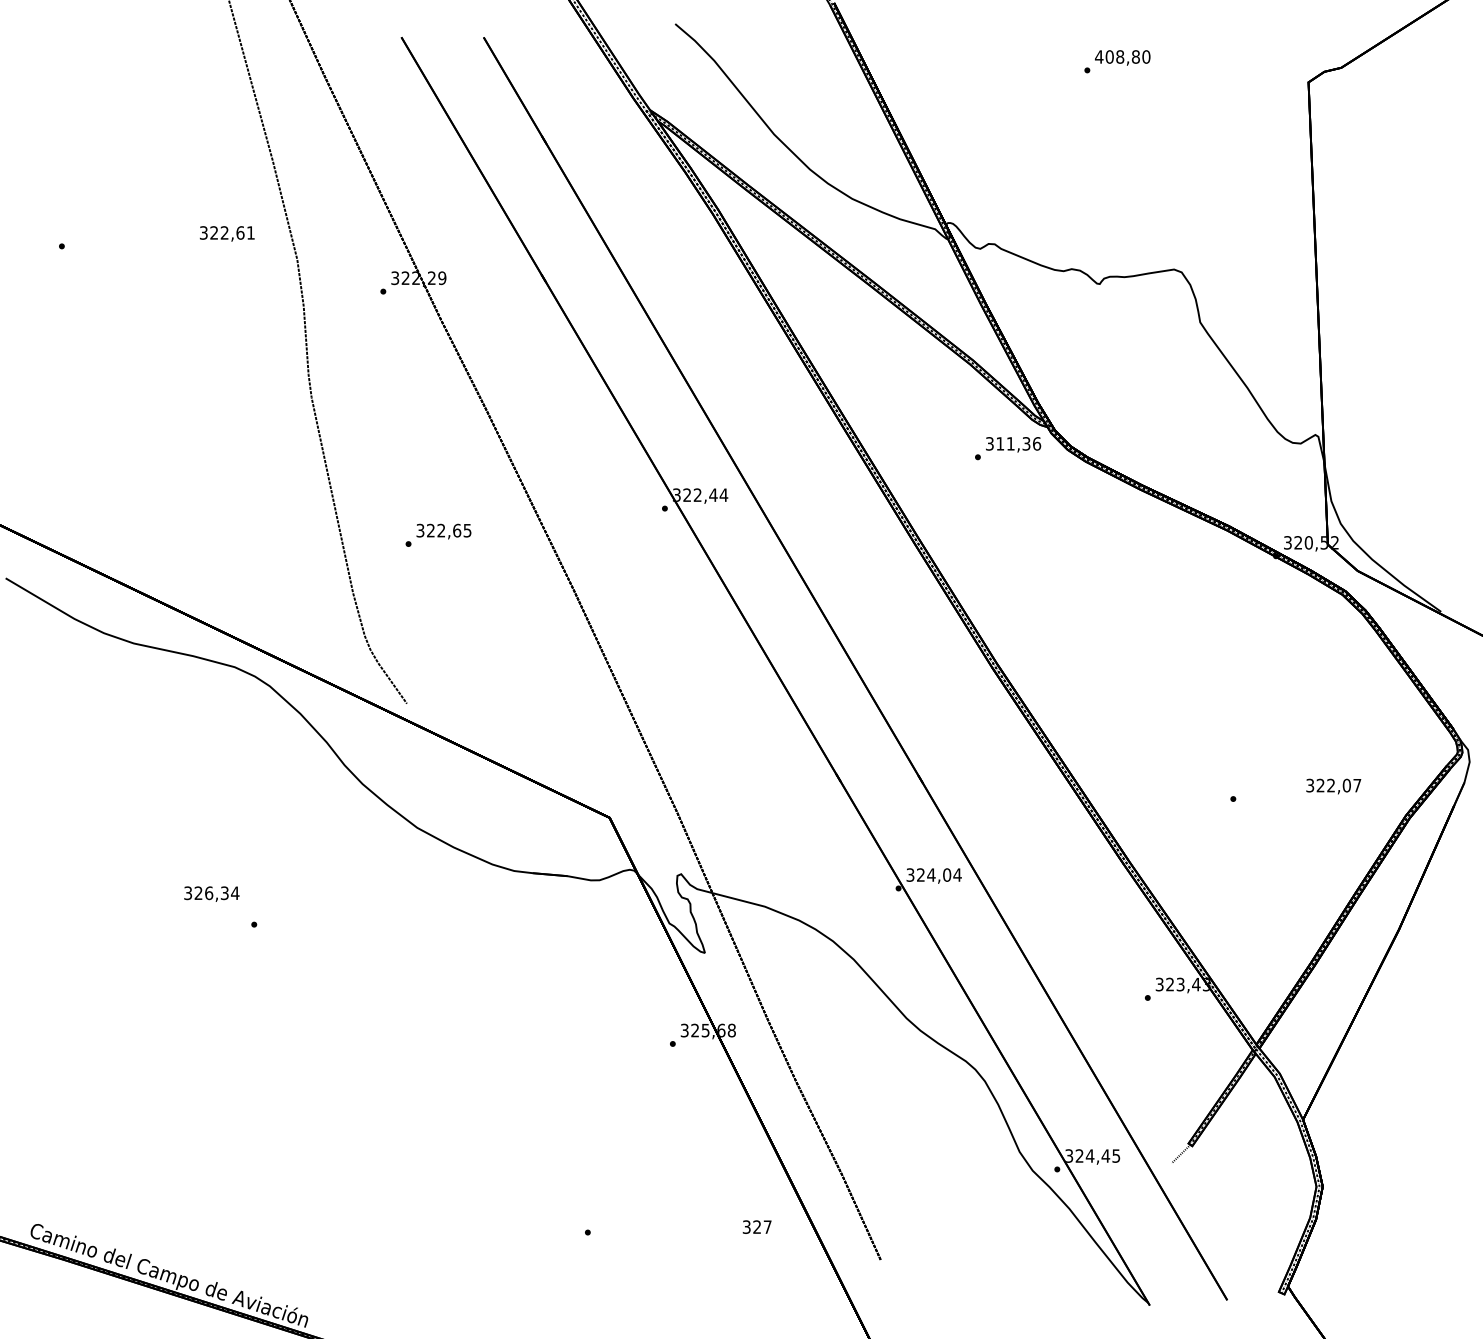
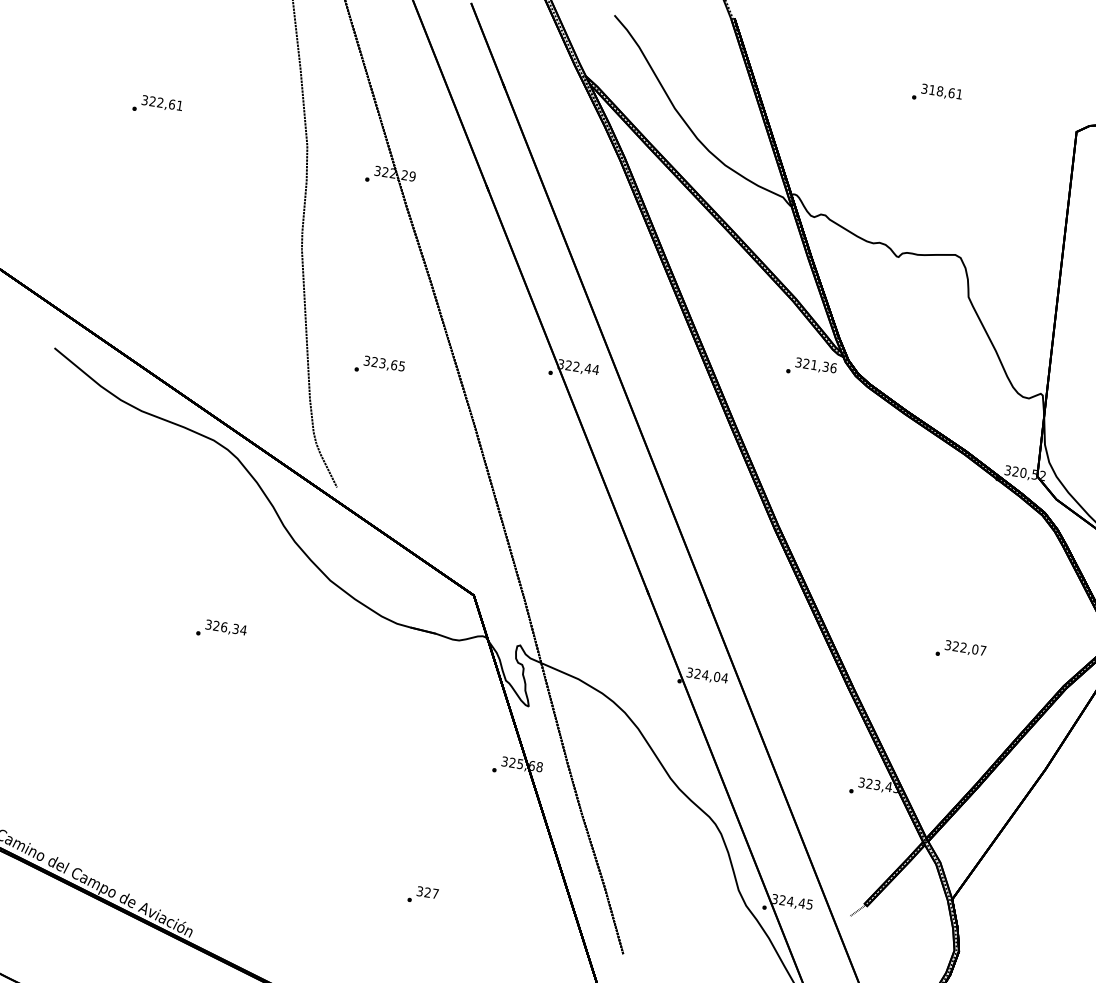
text: (1122, 56) -> (941, 91), 408,80 -> 318,61
text: (227, 233) -> (162, 103), moved
text: (1000, 443) -> (806, 363), 311,36 -> 321,36
text: (441, 530) -> (382, 363), 322,65 -> 323,65
text: (1333, 786) -> (965, 648), moved
text: (211, 893) -> (225, 627), moved
text: (756, 1226) -> (427, 892), moved

